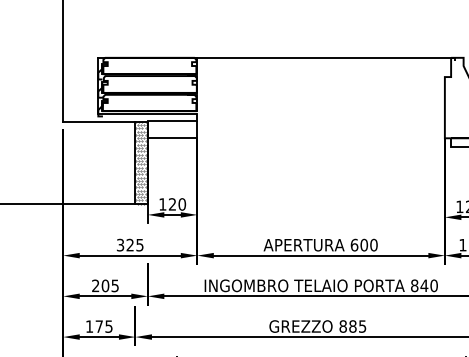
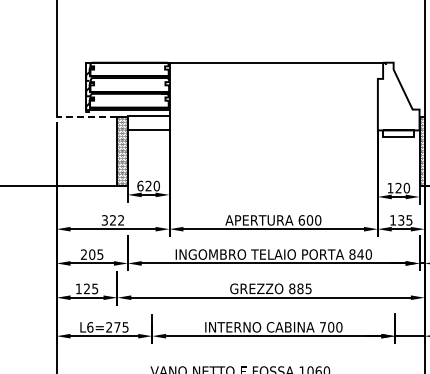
line: (98, 121) -> (86, 116), solid -> dashed
text: (162, 203) -> (140, 185), 120 -> 620
text: (140, 245) -> (121, 220), 325 -> 322
text: (98, 326) -> (86, 288), 175 -> 125

